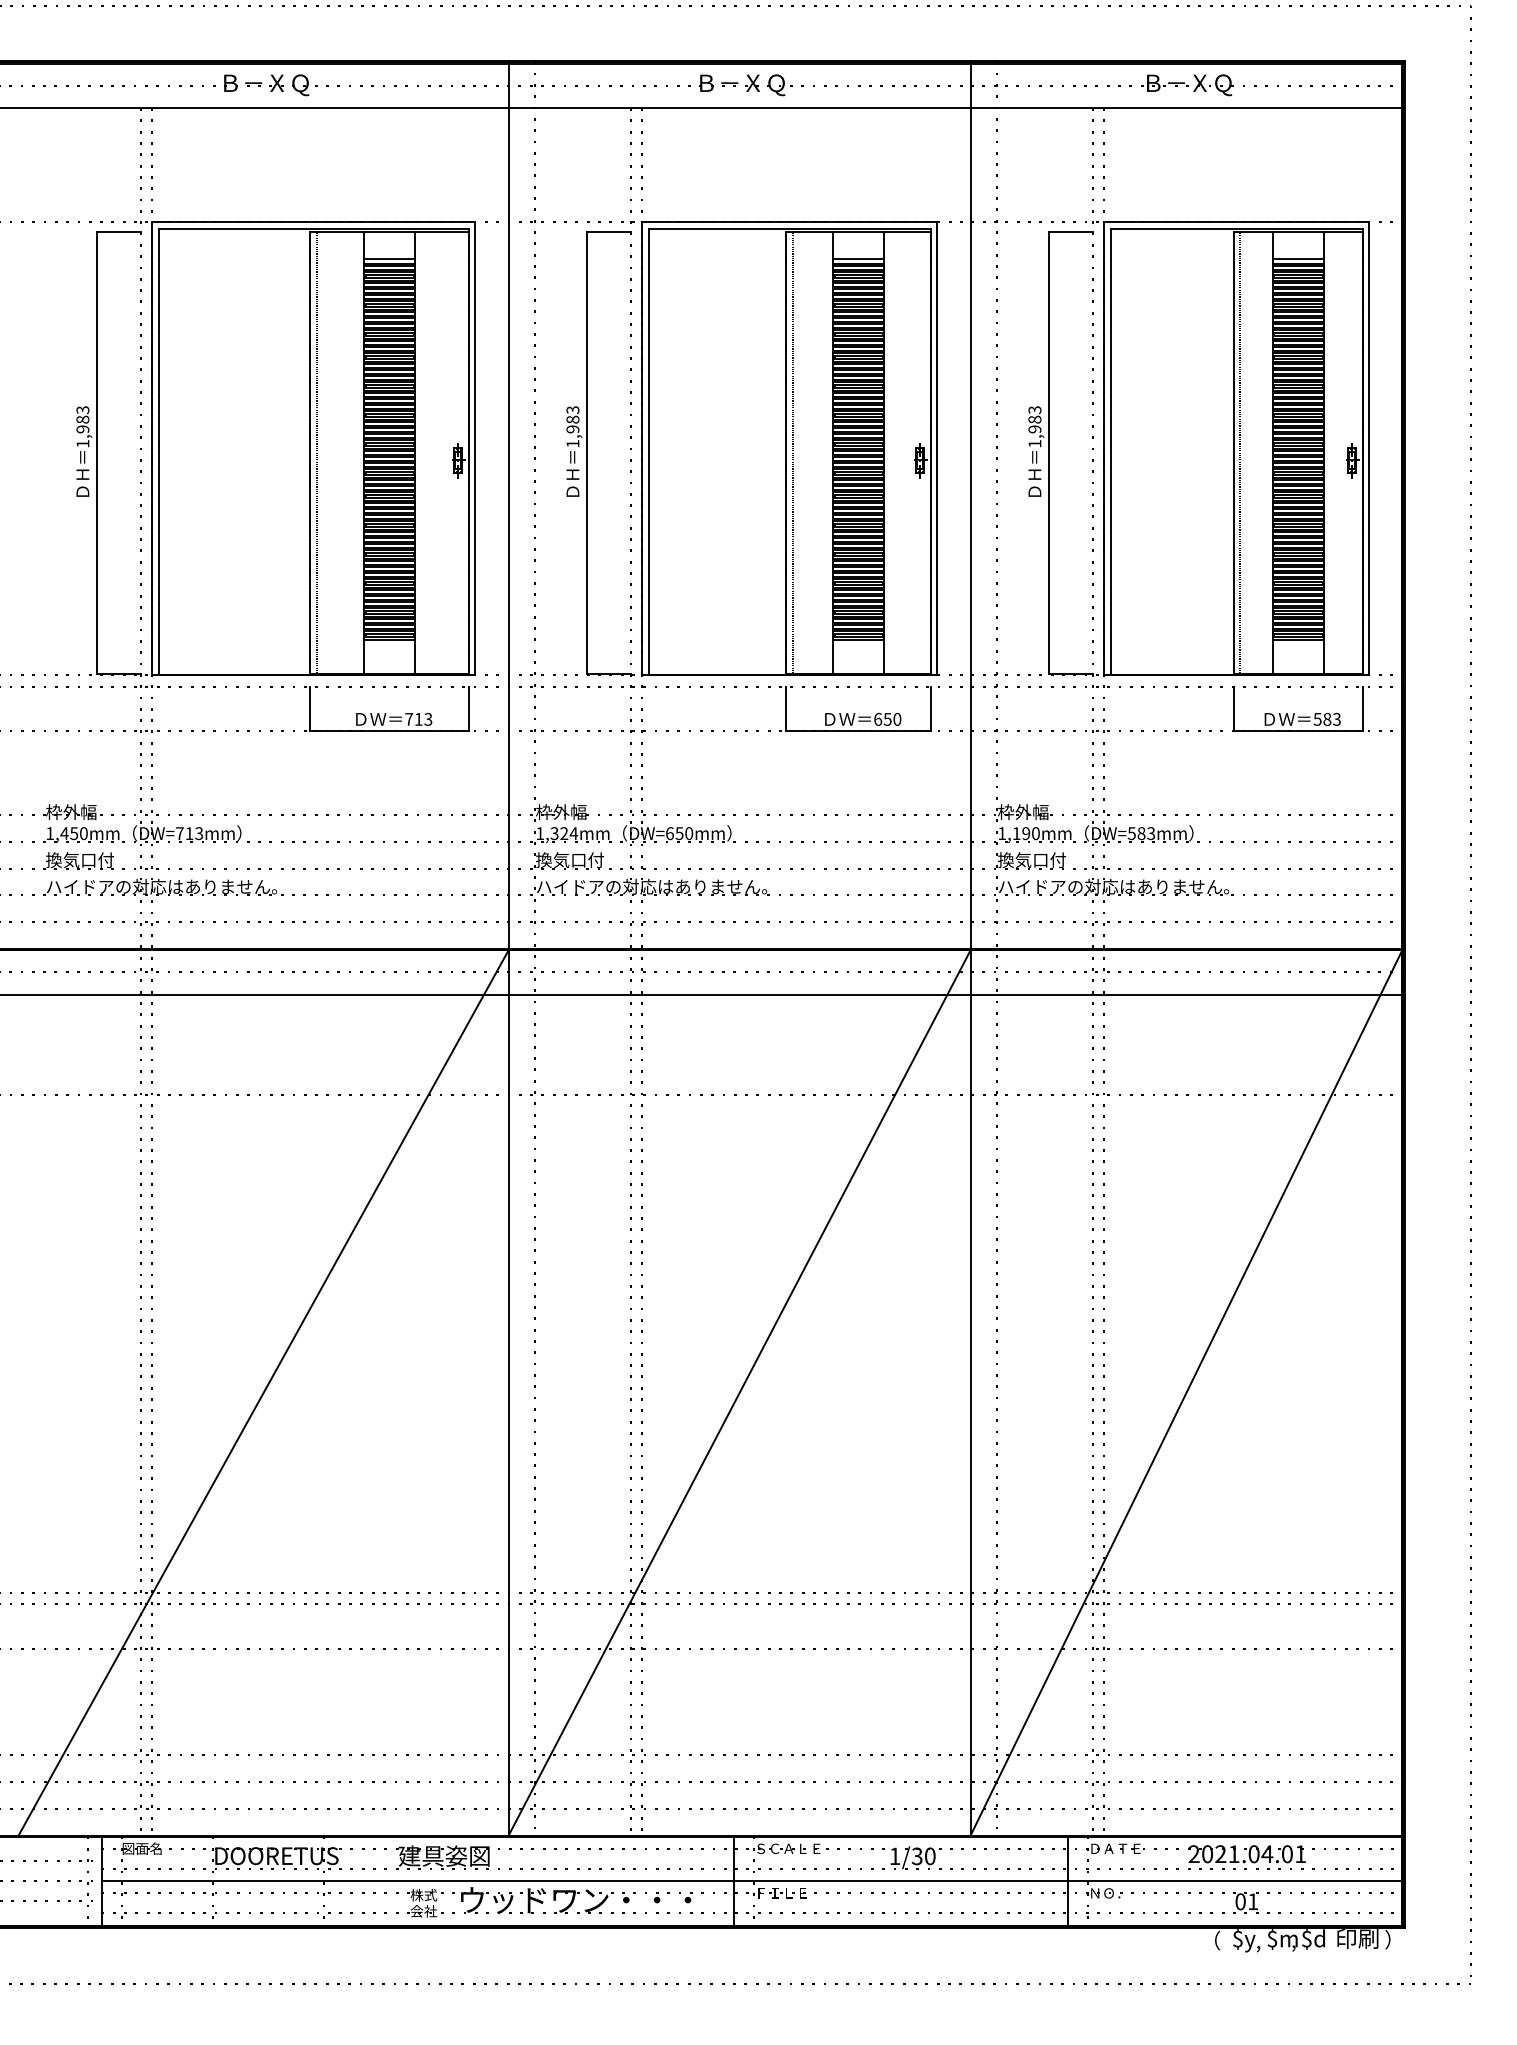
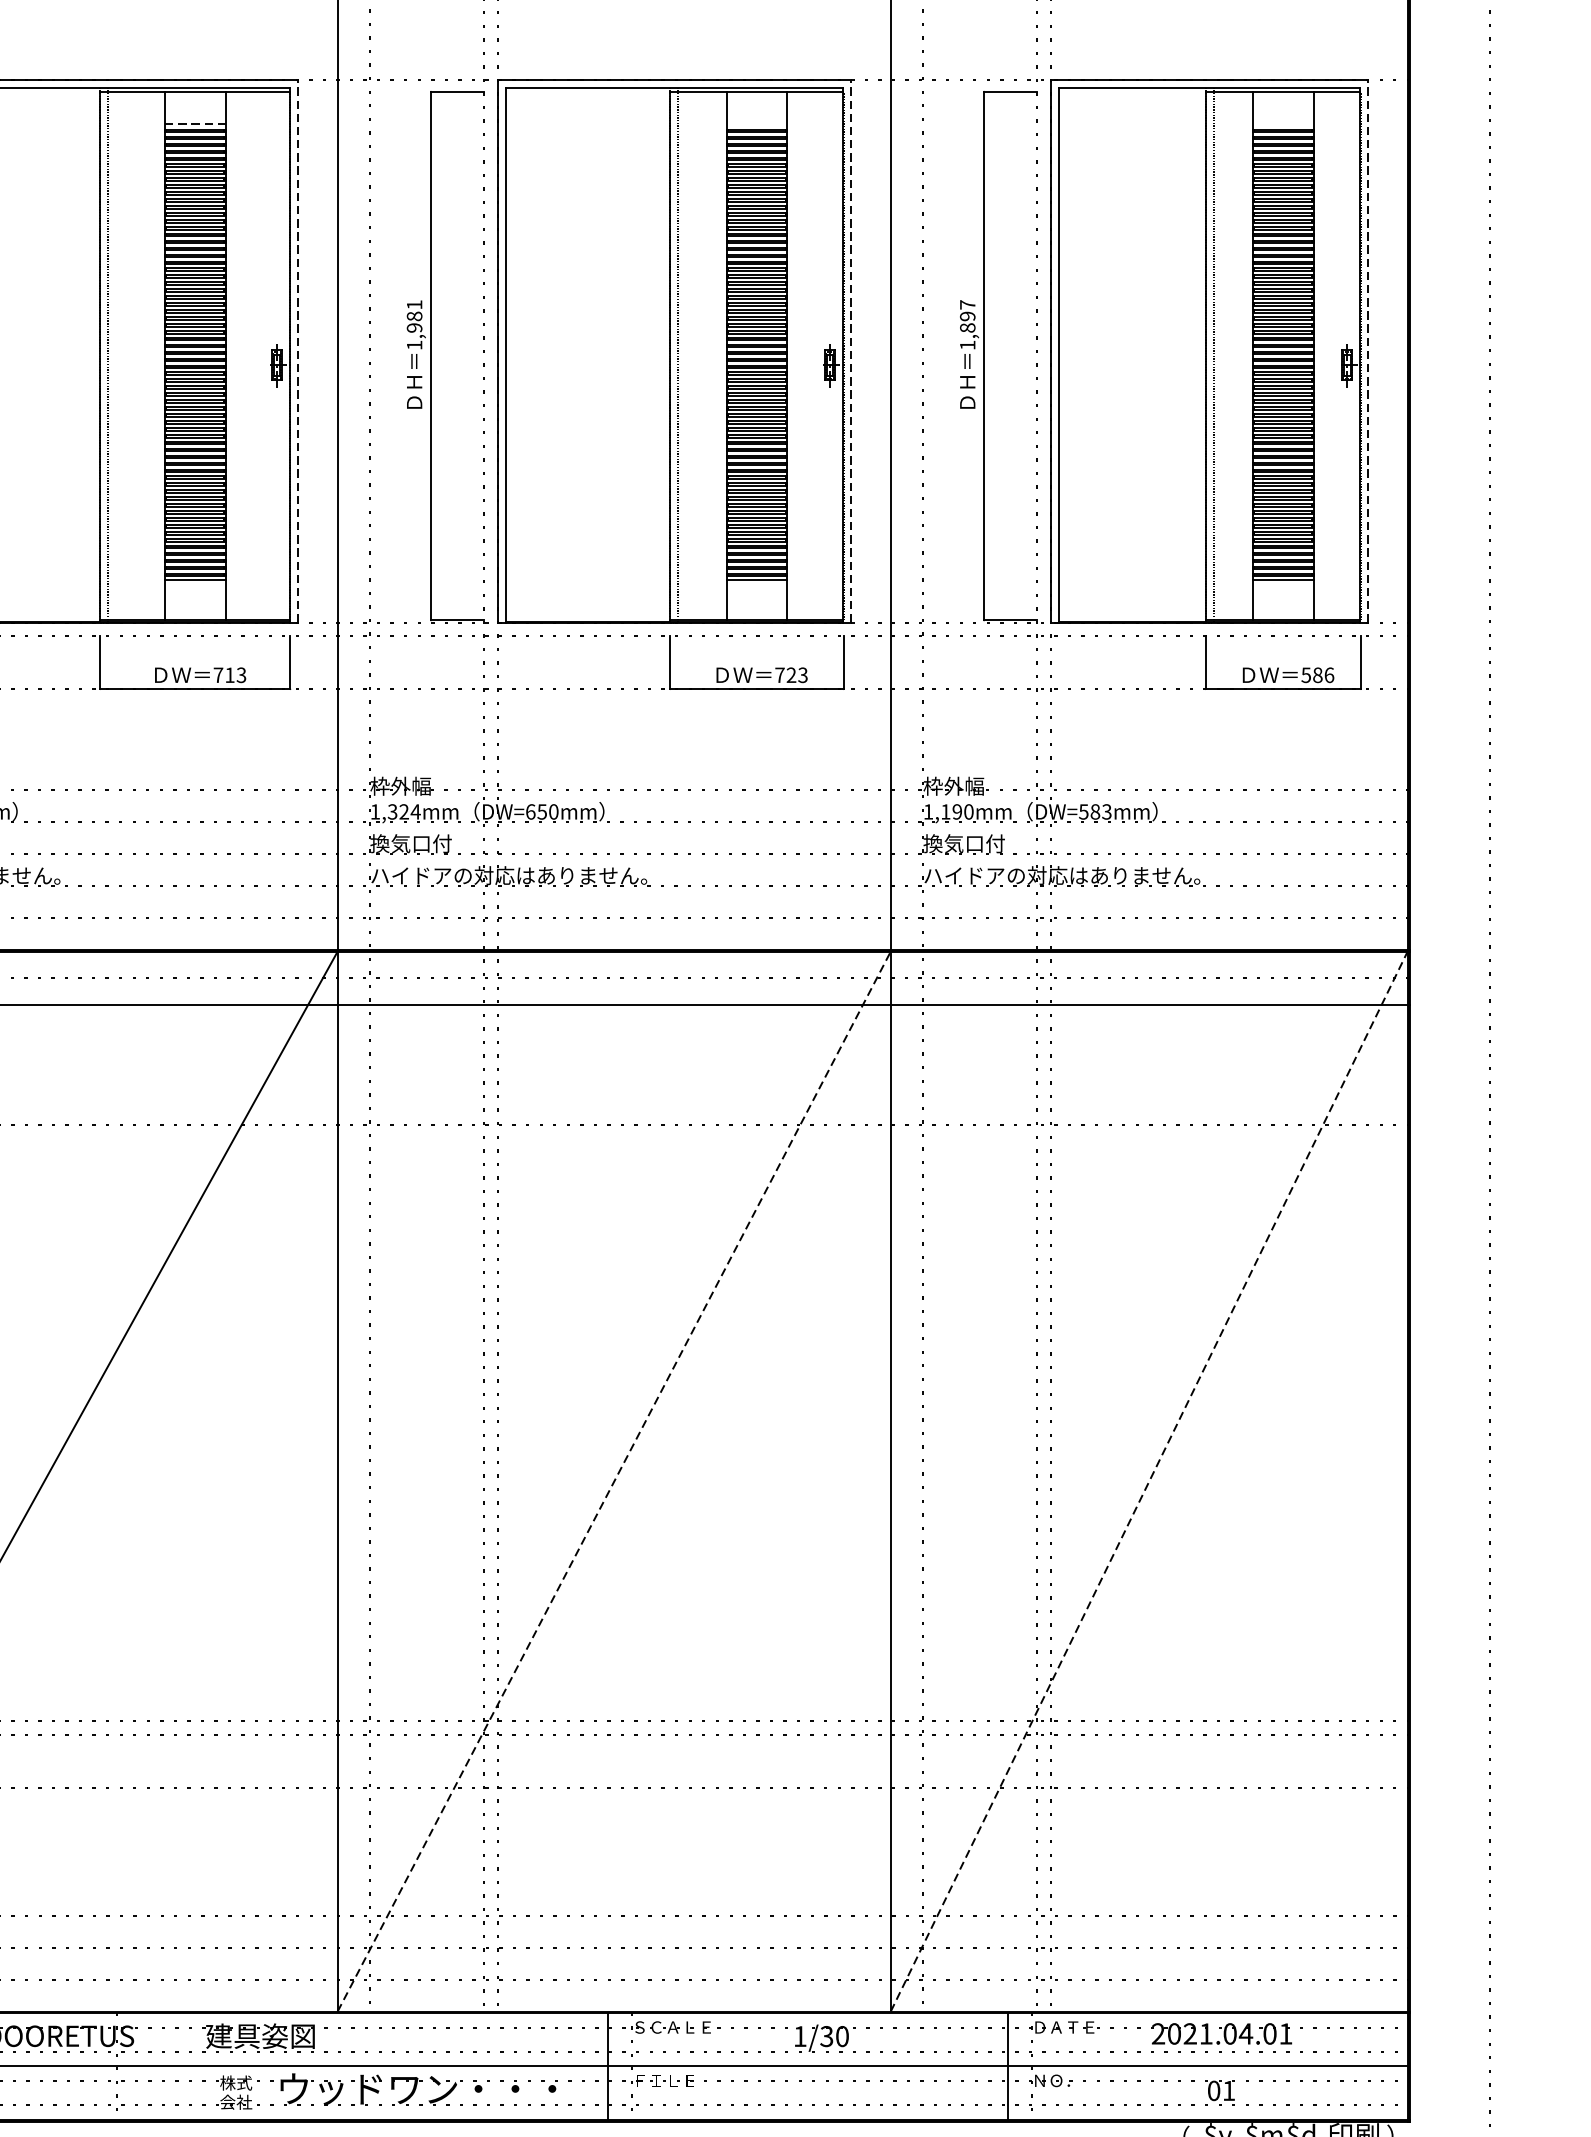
line: (390, 259) -> (196, 124), solid -> dashed
line: (858, 259) -> (756, 124), removed
line: (1298, 259) -> (1283, 124), removed
text: (572, 410) -> (414, 305), 1,983 -> 1,981
text: (1034, 419) -> (967, 316), 1,983 -> 1,897
line: (475, 448) -> (297, 350), solid -> dashed
line: (937, 448) -> (851, 350), solid -> dashed
line: (1369, 448) -> (1368, 350), solid -> dashed
text: (887, 718) -> (791, 674), 650 -> 723
text: (1336, 718) -> (1328, 674), 583 -> 586
line: (739, 1392) -> (614, 1481), solid -> dashed
line: (1186, 1392) -> (1149, 1481), solid -> dashed

